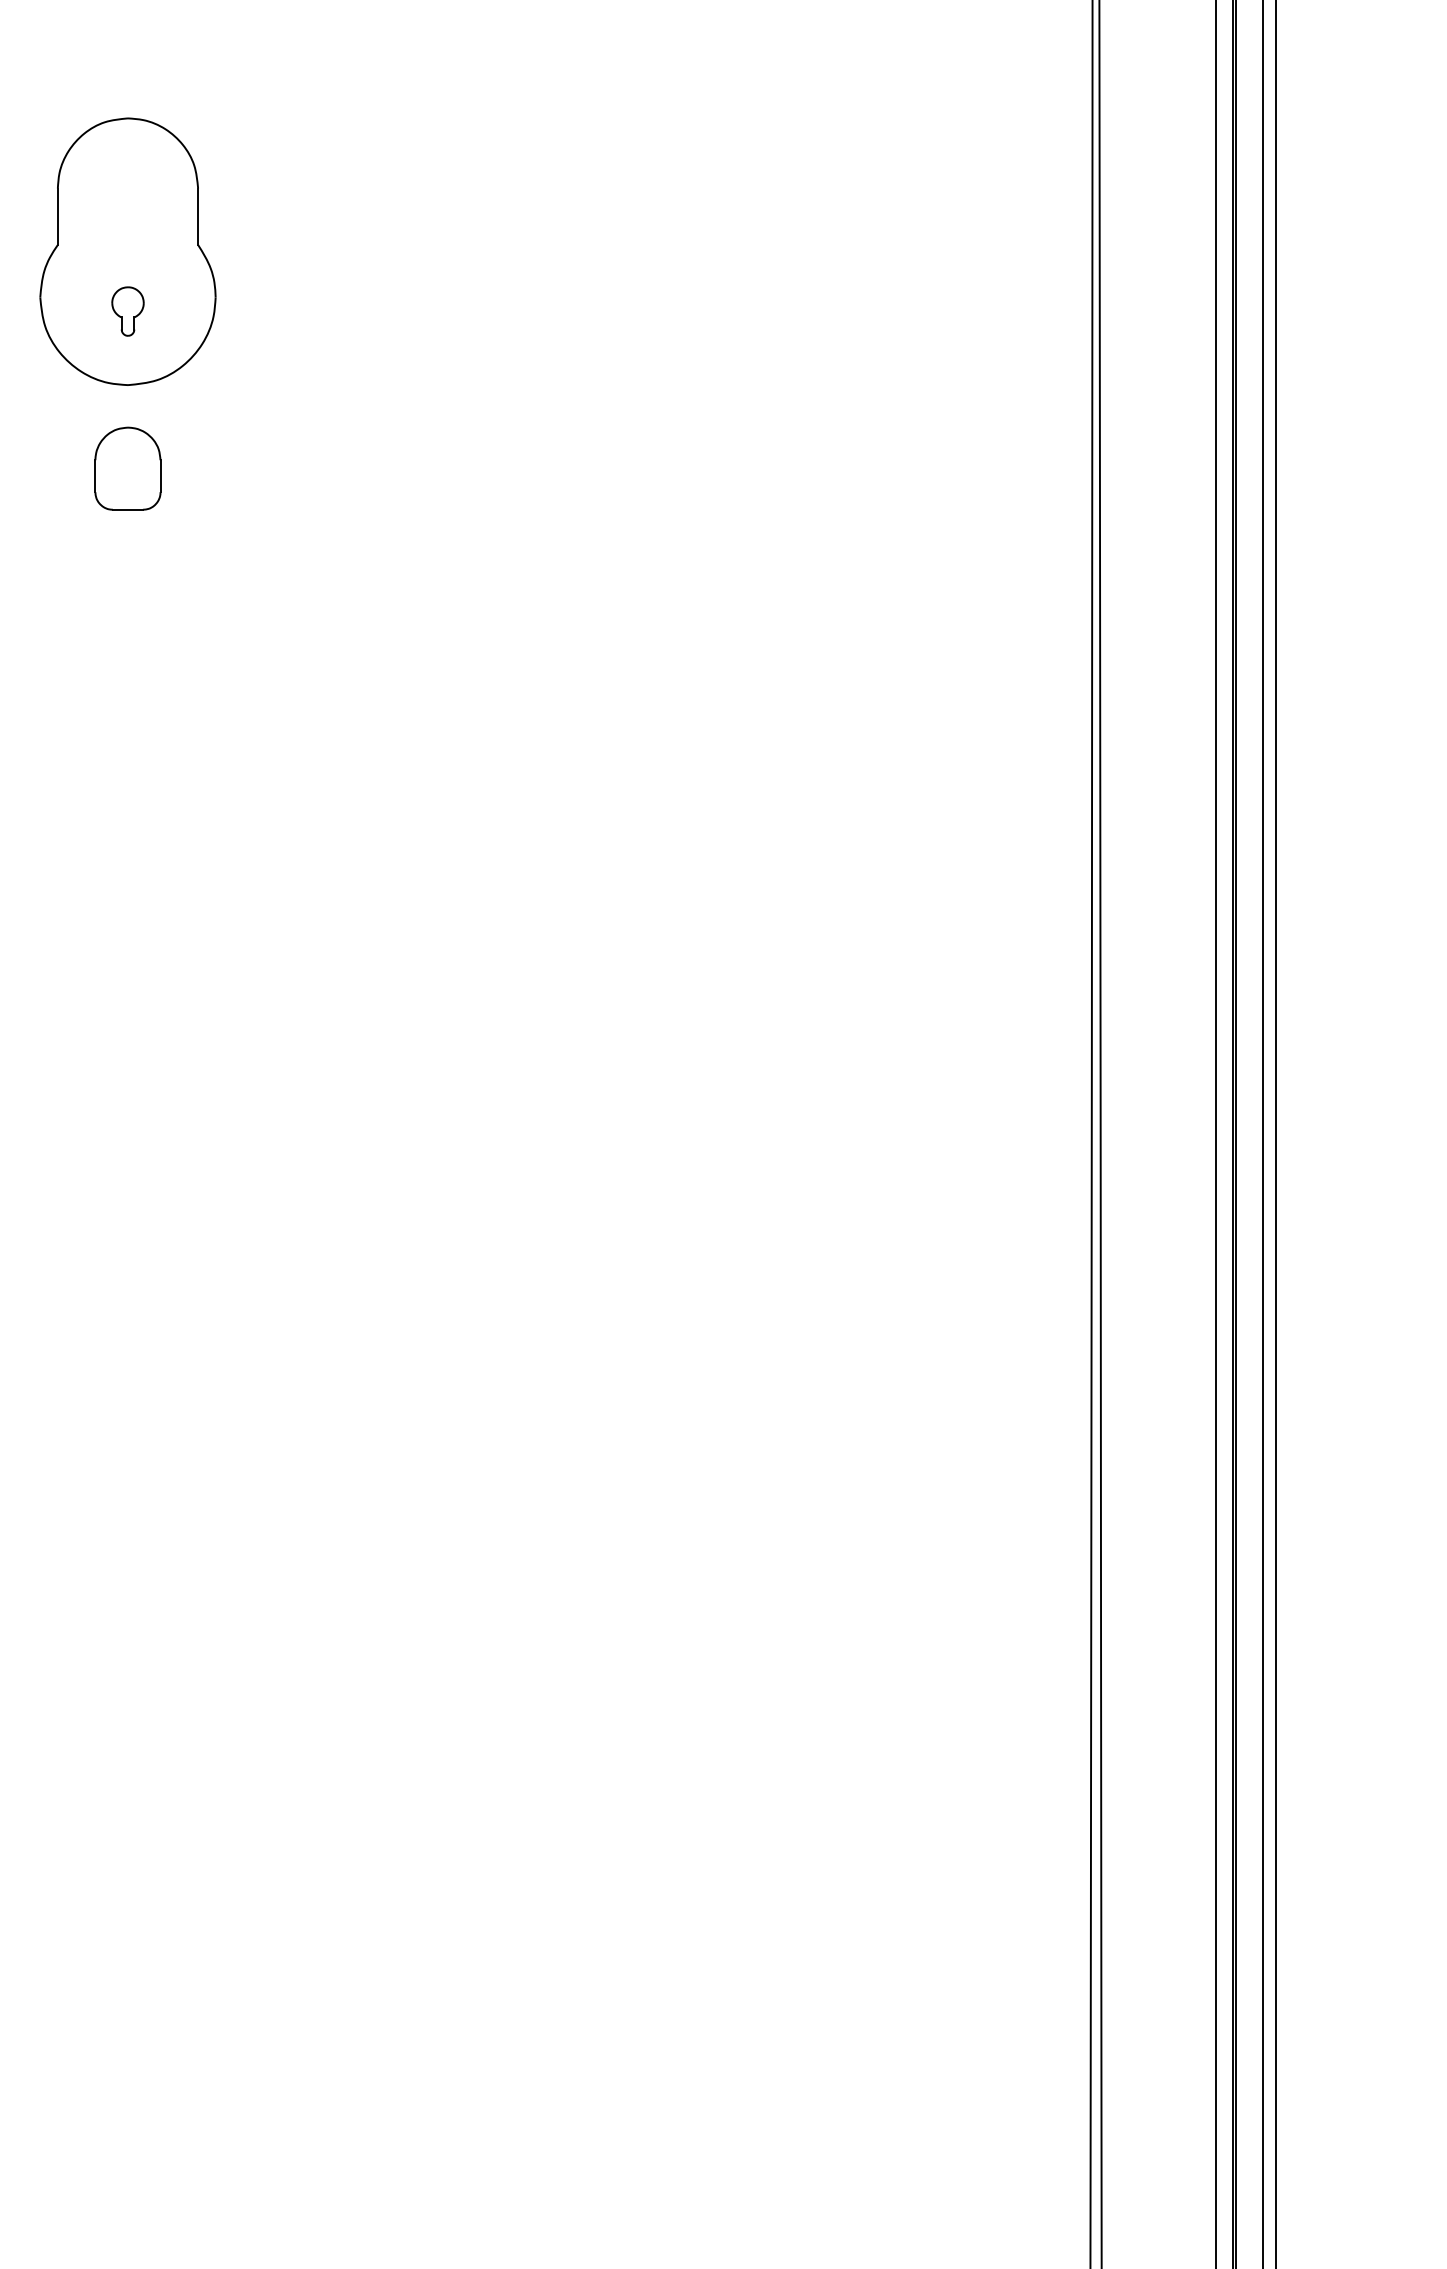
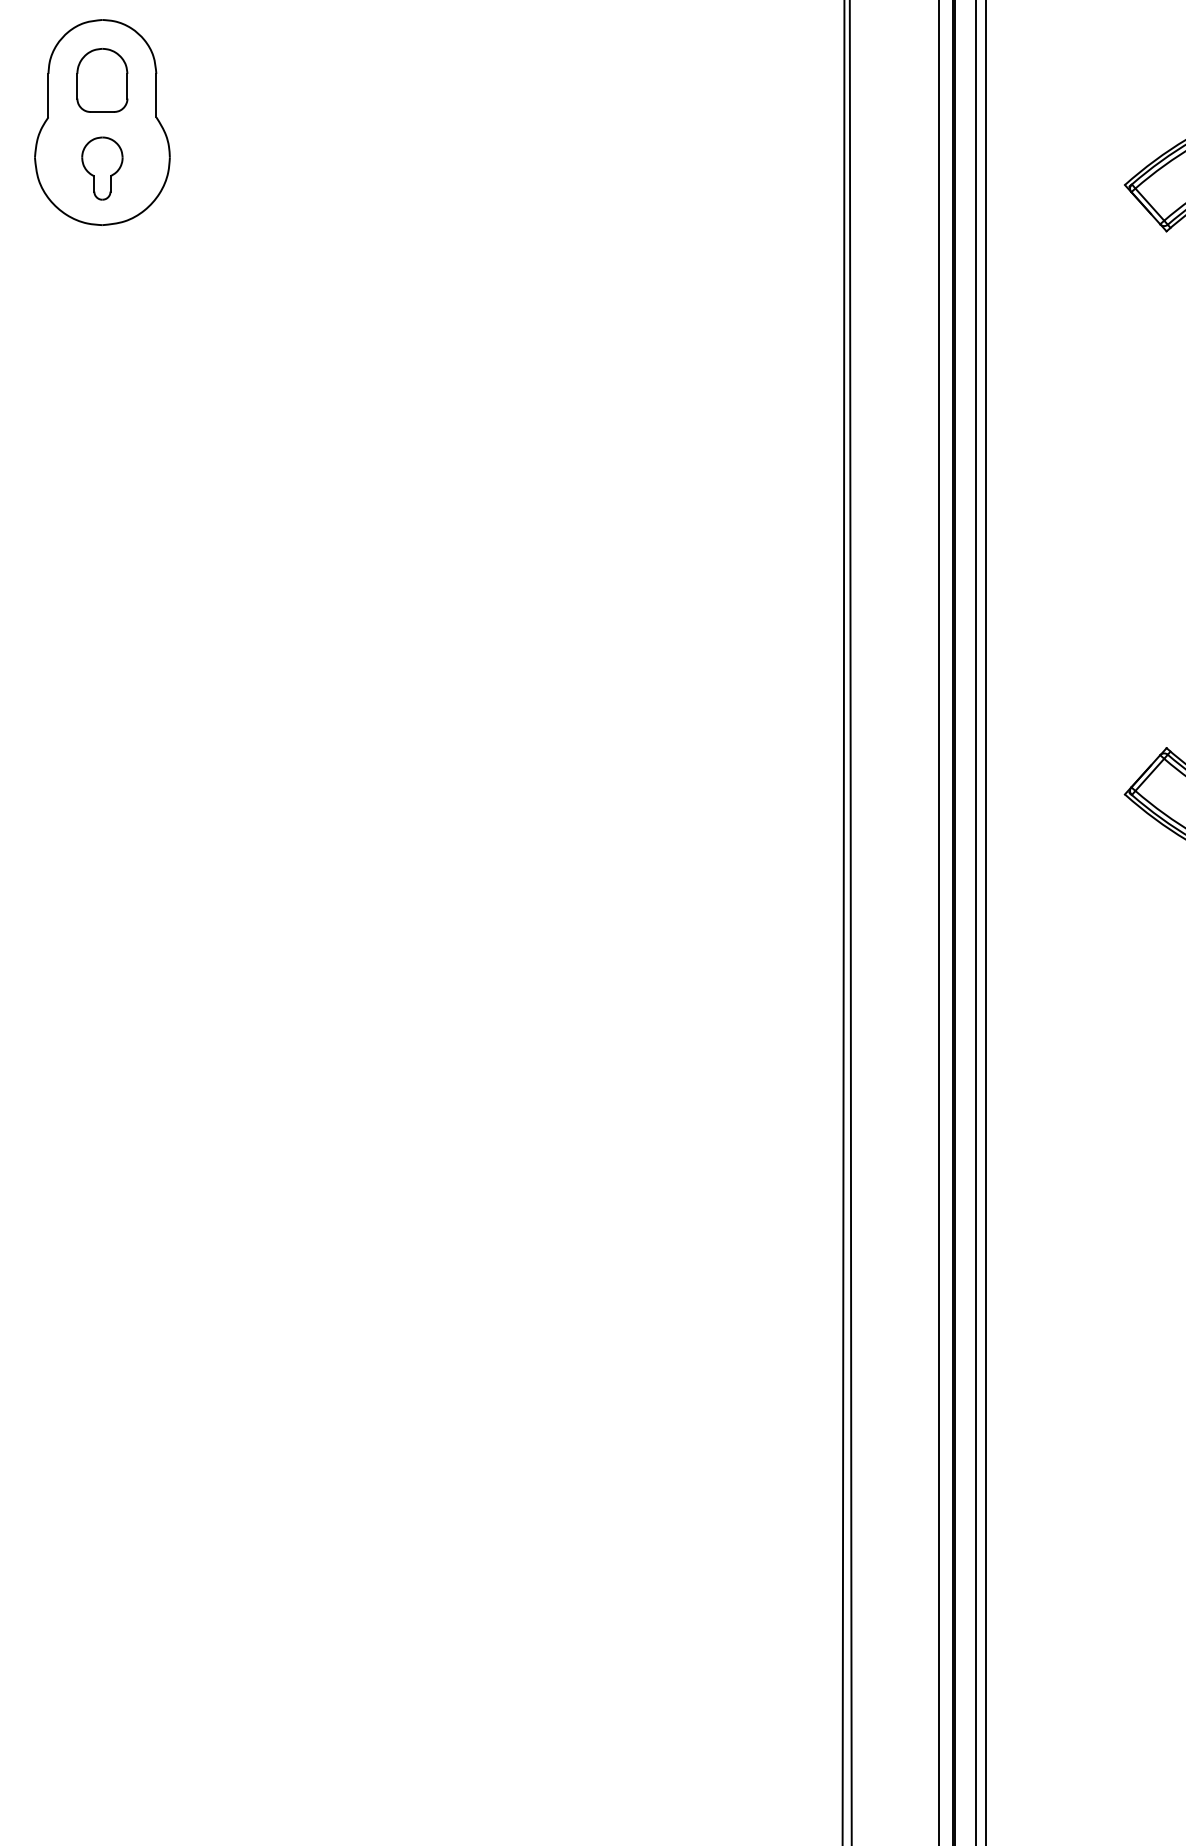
part: (128, 311) -> (102, 168), size x1.67
part: (128, 468) -> (102, 80), moved

